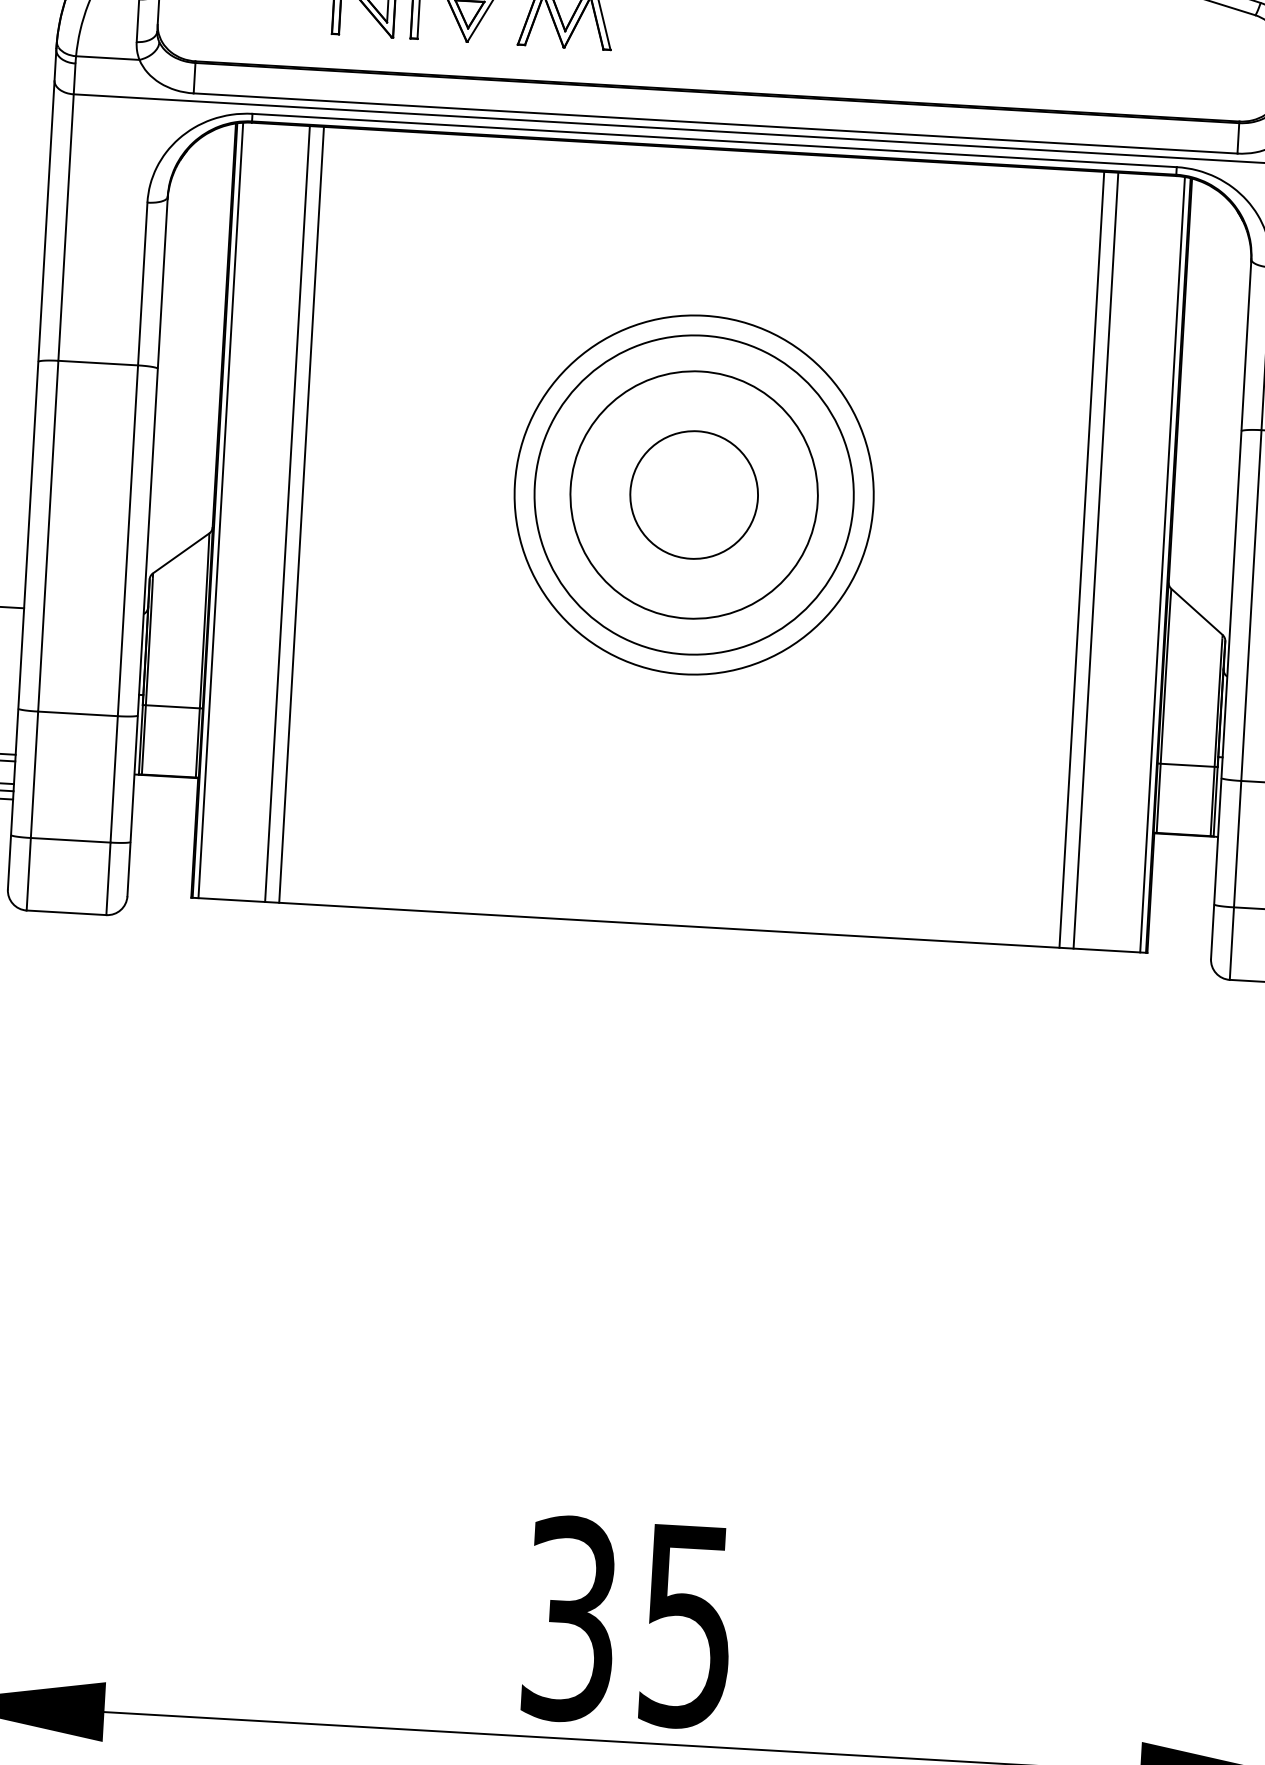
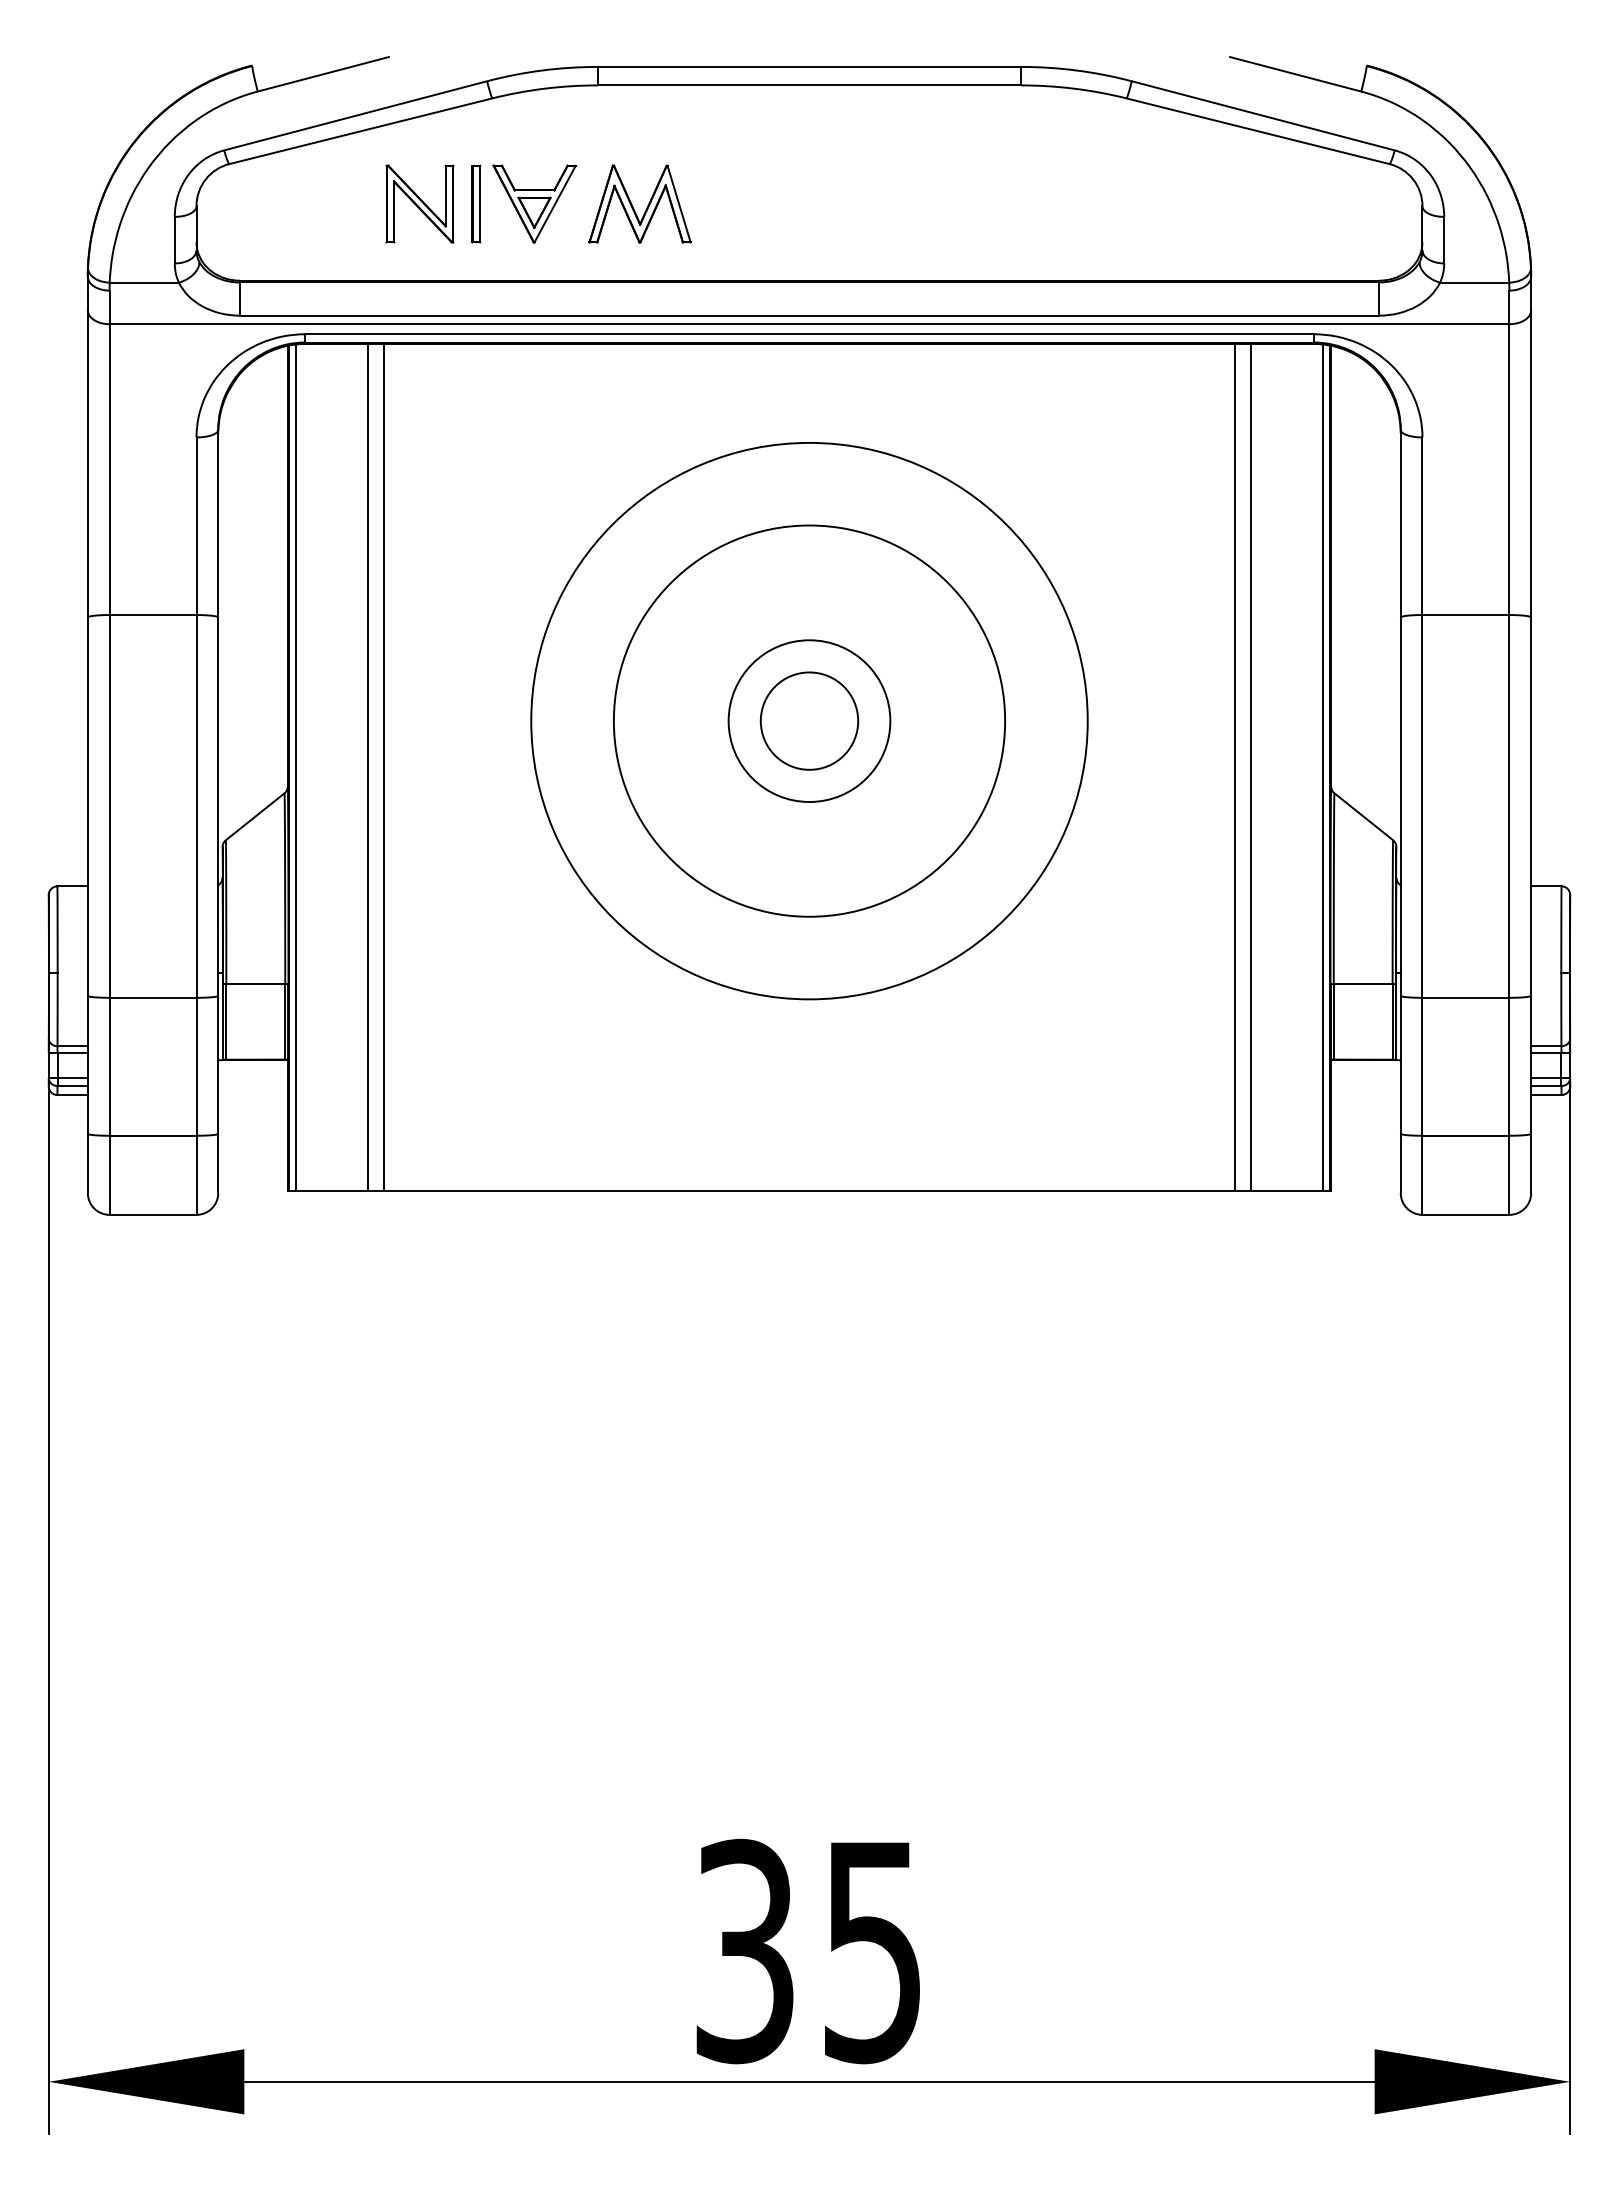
circle: (694, 494) -> (809, 720), size x0.6
circle: (694, 494) -> (809, 720), size x0.7
circle: (694, 495) -> (809, 721), size x1.6

